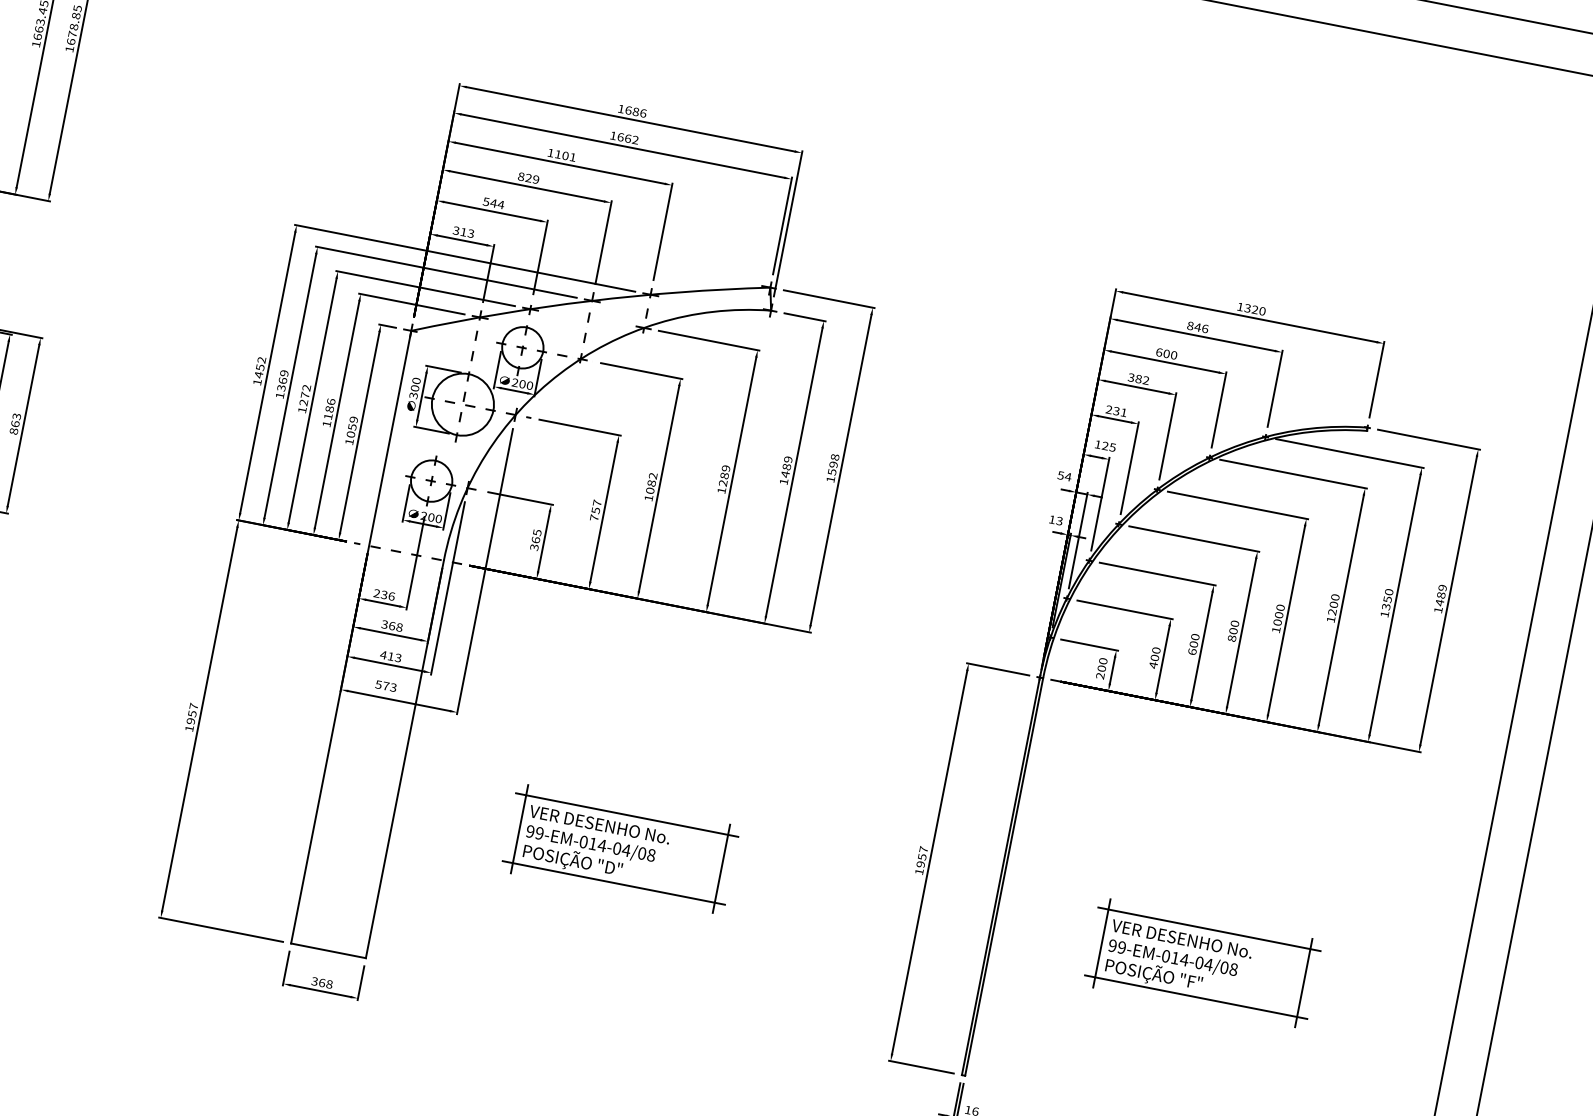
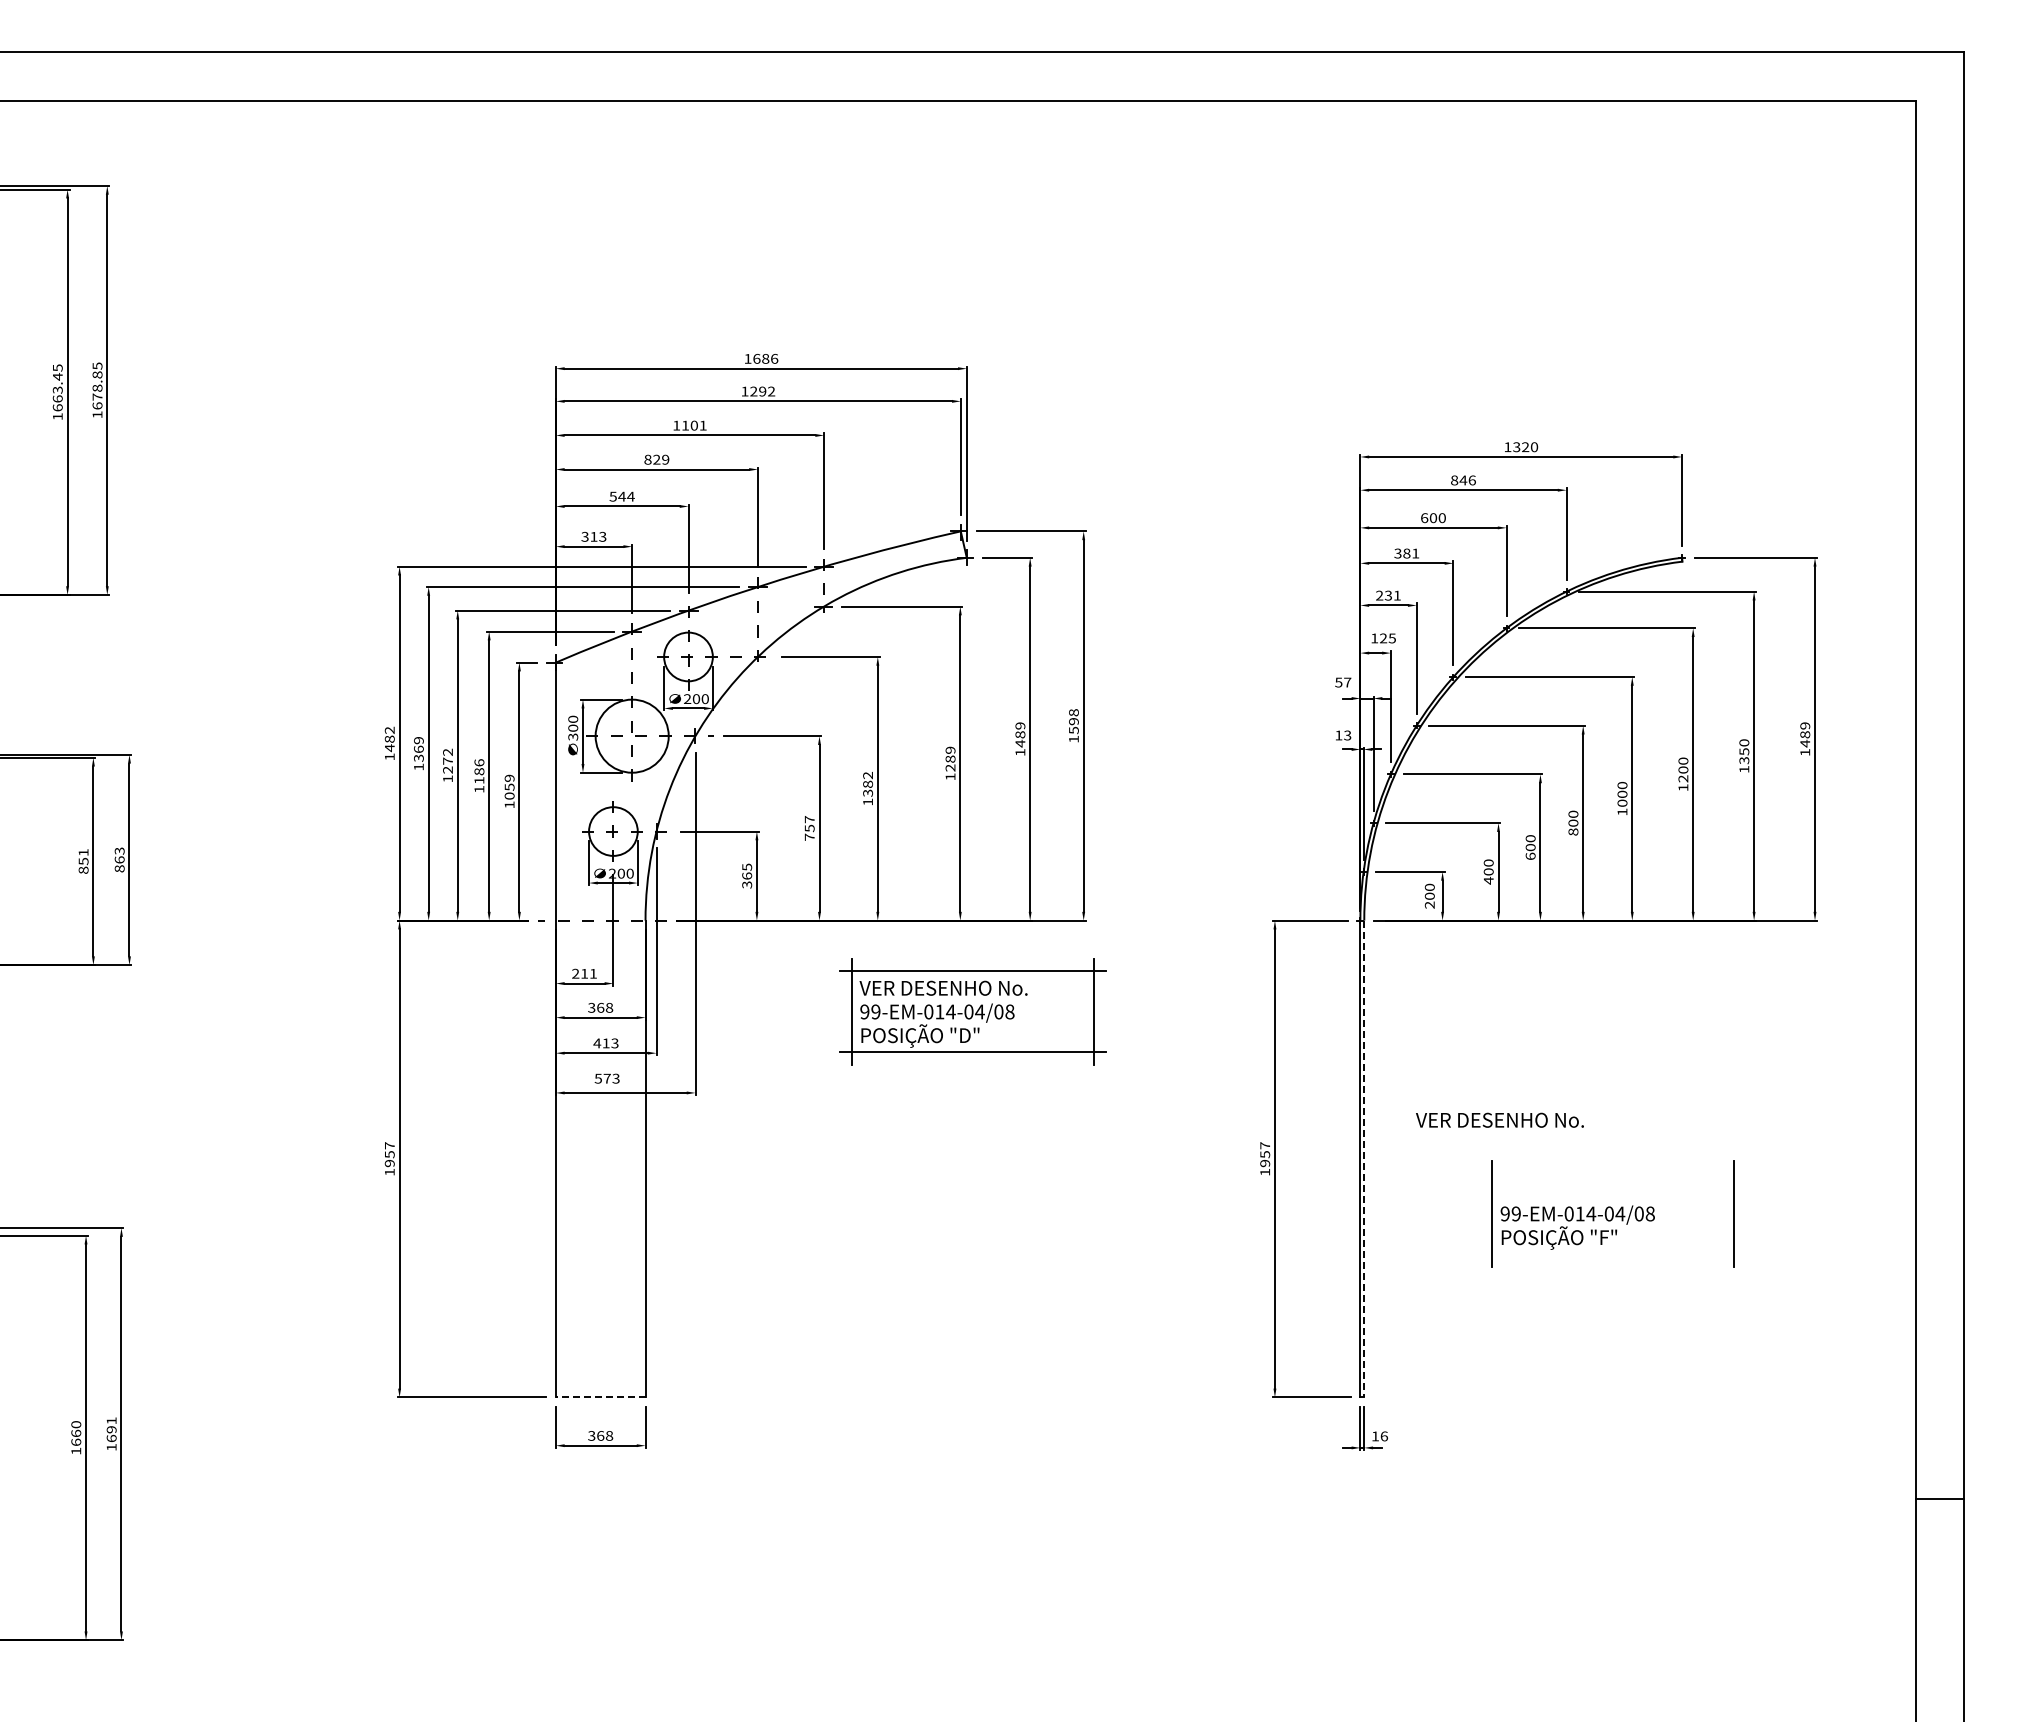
text: (624, 137) -> (758, 391), 1662 -> 1292
text: (260, 366) -> (389, 738), 1452 -> 1482
text: (1145, 380) -> (1415, 553), 382 -> 381
text: (1068, 476) -> (1347, 682), 54 -> 57
text: (649, 490) -> (867, 792), 1082 -> 1382
text: (387, 595) -> (588, 973), 236 -> 211
part: (620, 848) -> (972, 1011), moved
line: (1004, 877) -> (1364, 1159), solid -> dashed
line: (1208, 928) -> (1612, 1172), removed
text: (1181, 938) -> (1499, 1119), moved
line: (328, 950) -> (600, 1397), solid -> dashed
line: (1195, 997) -> (1612, 1254), removed

